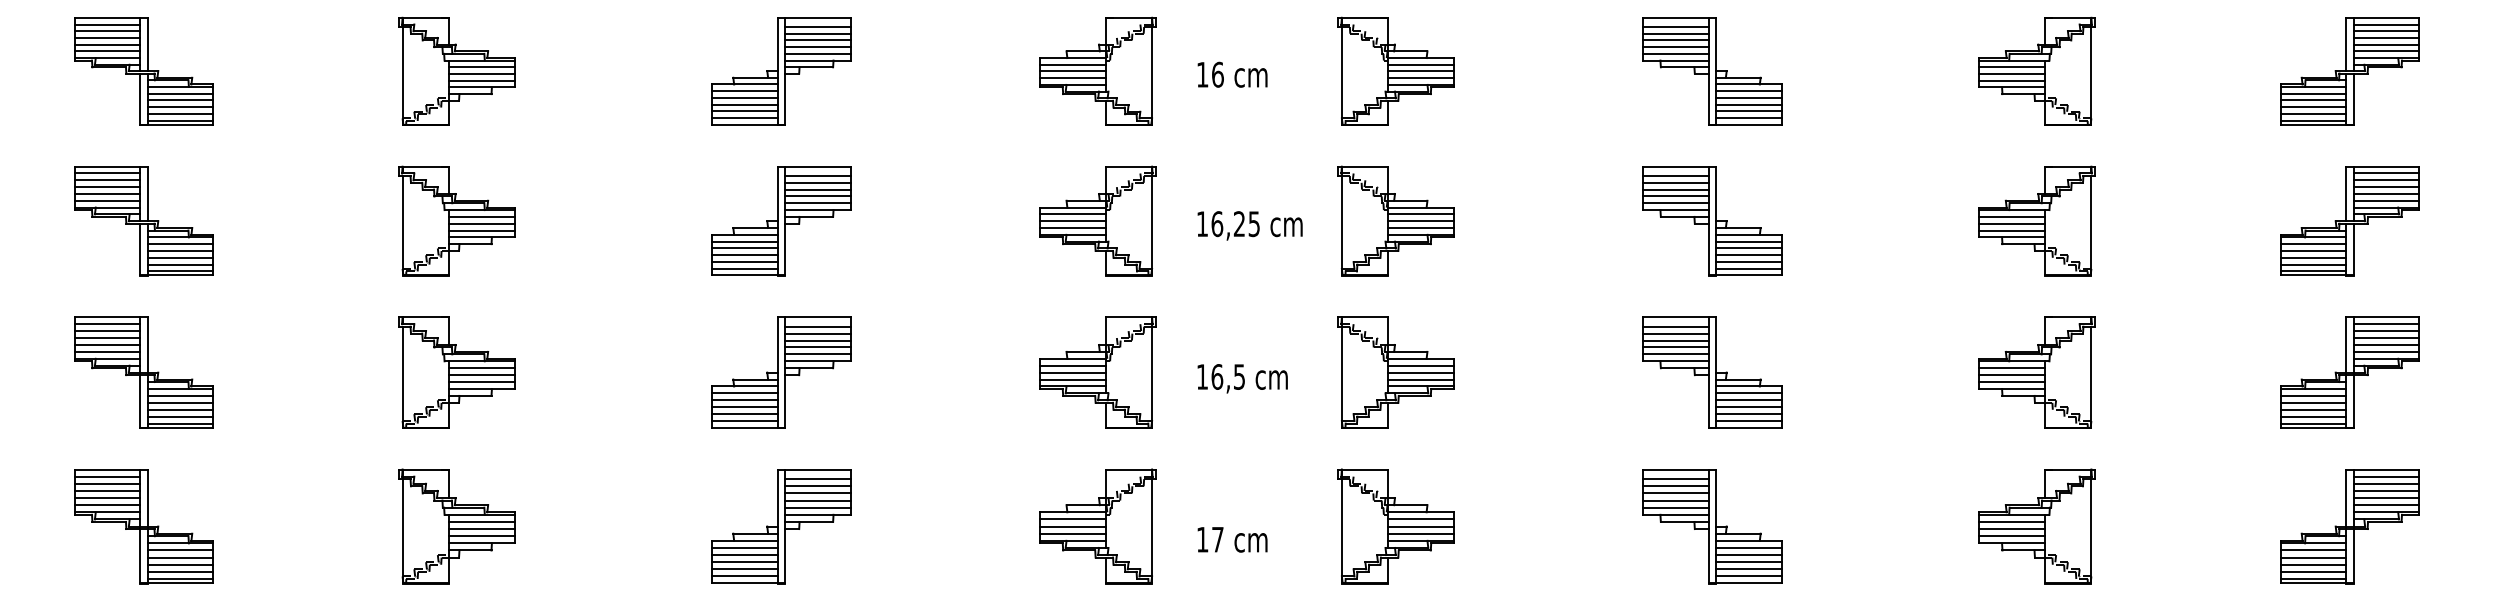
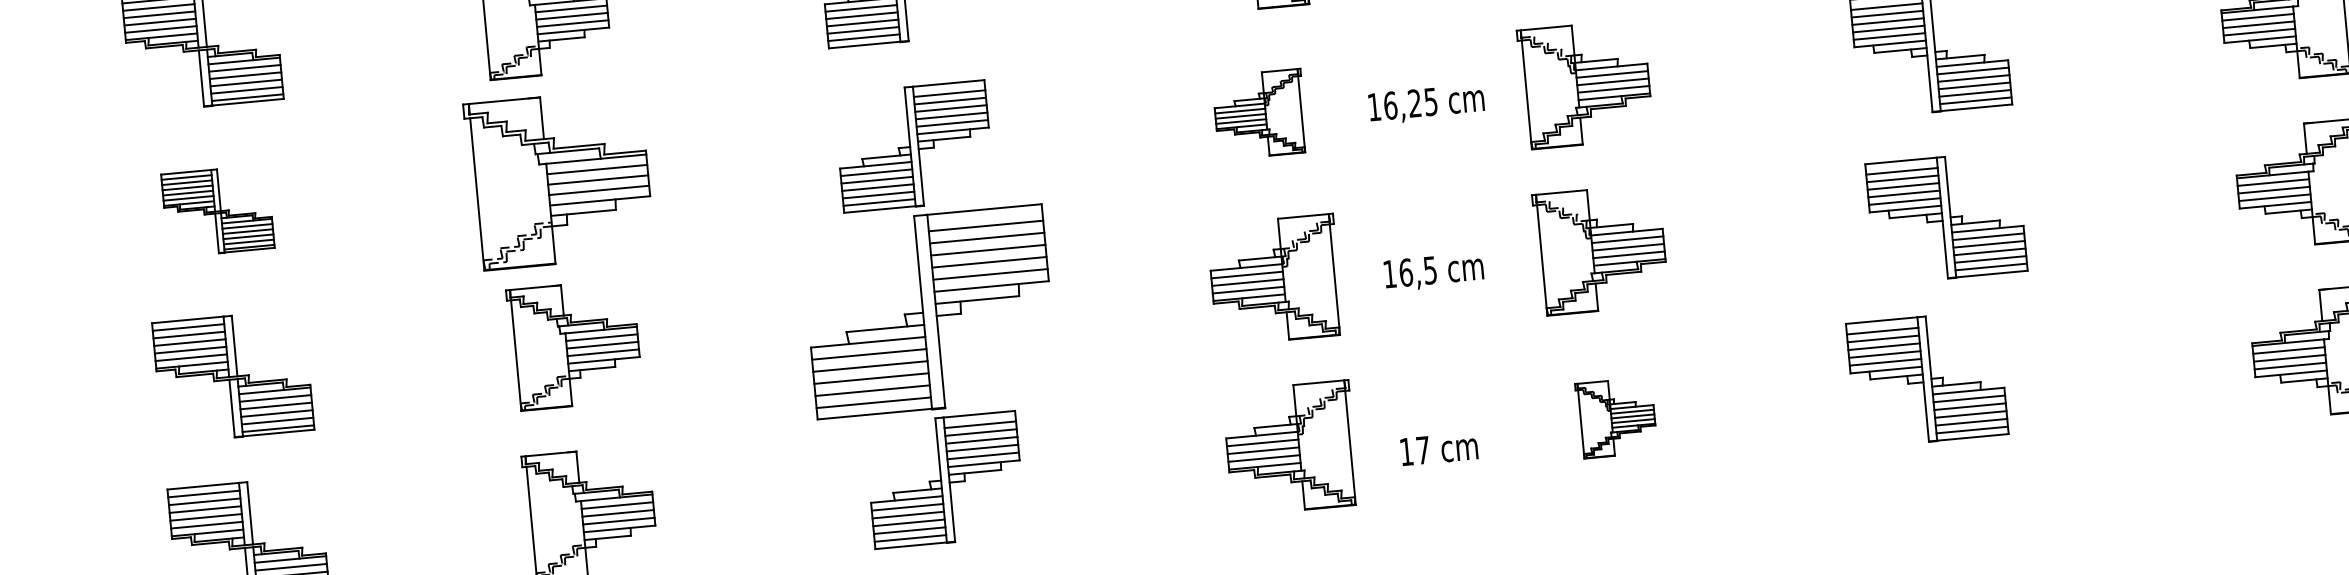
part: (456, 220) -> (559, 178), size x1.4
part: (1097, 220) -> (1259, 113), size x0.7
part: (143, 221) -> (217, 211), size x0.7
part: (781, 372) -> (929, 311), size x1.6
part: (1395, 526) -> (1615, 417), size x0.6
part: (1712, 526) -> (1927, 379), moved

